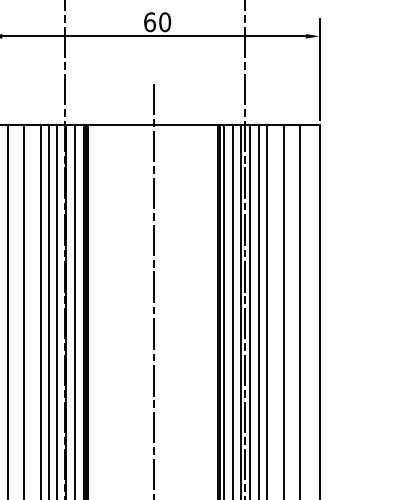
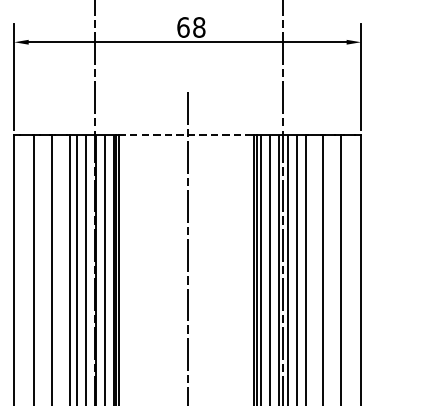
text: (165, 21) -> (199, 26), 60 -> 68
line: (152, 124) -> (186, 134), solid -> dashed

